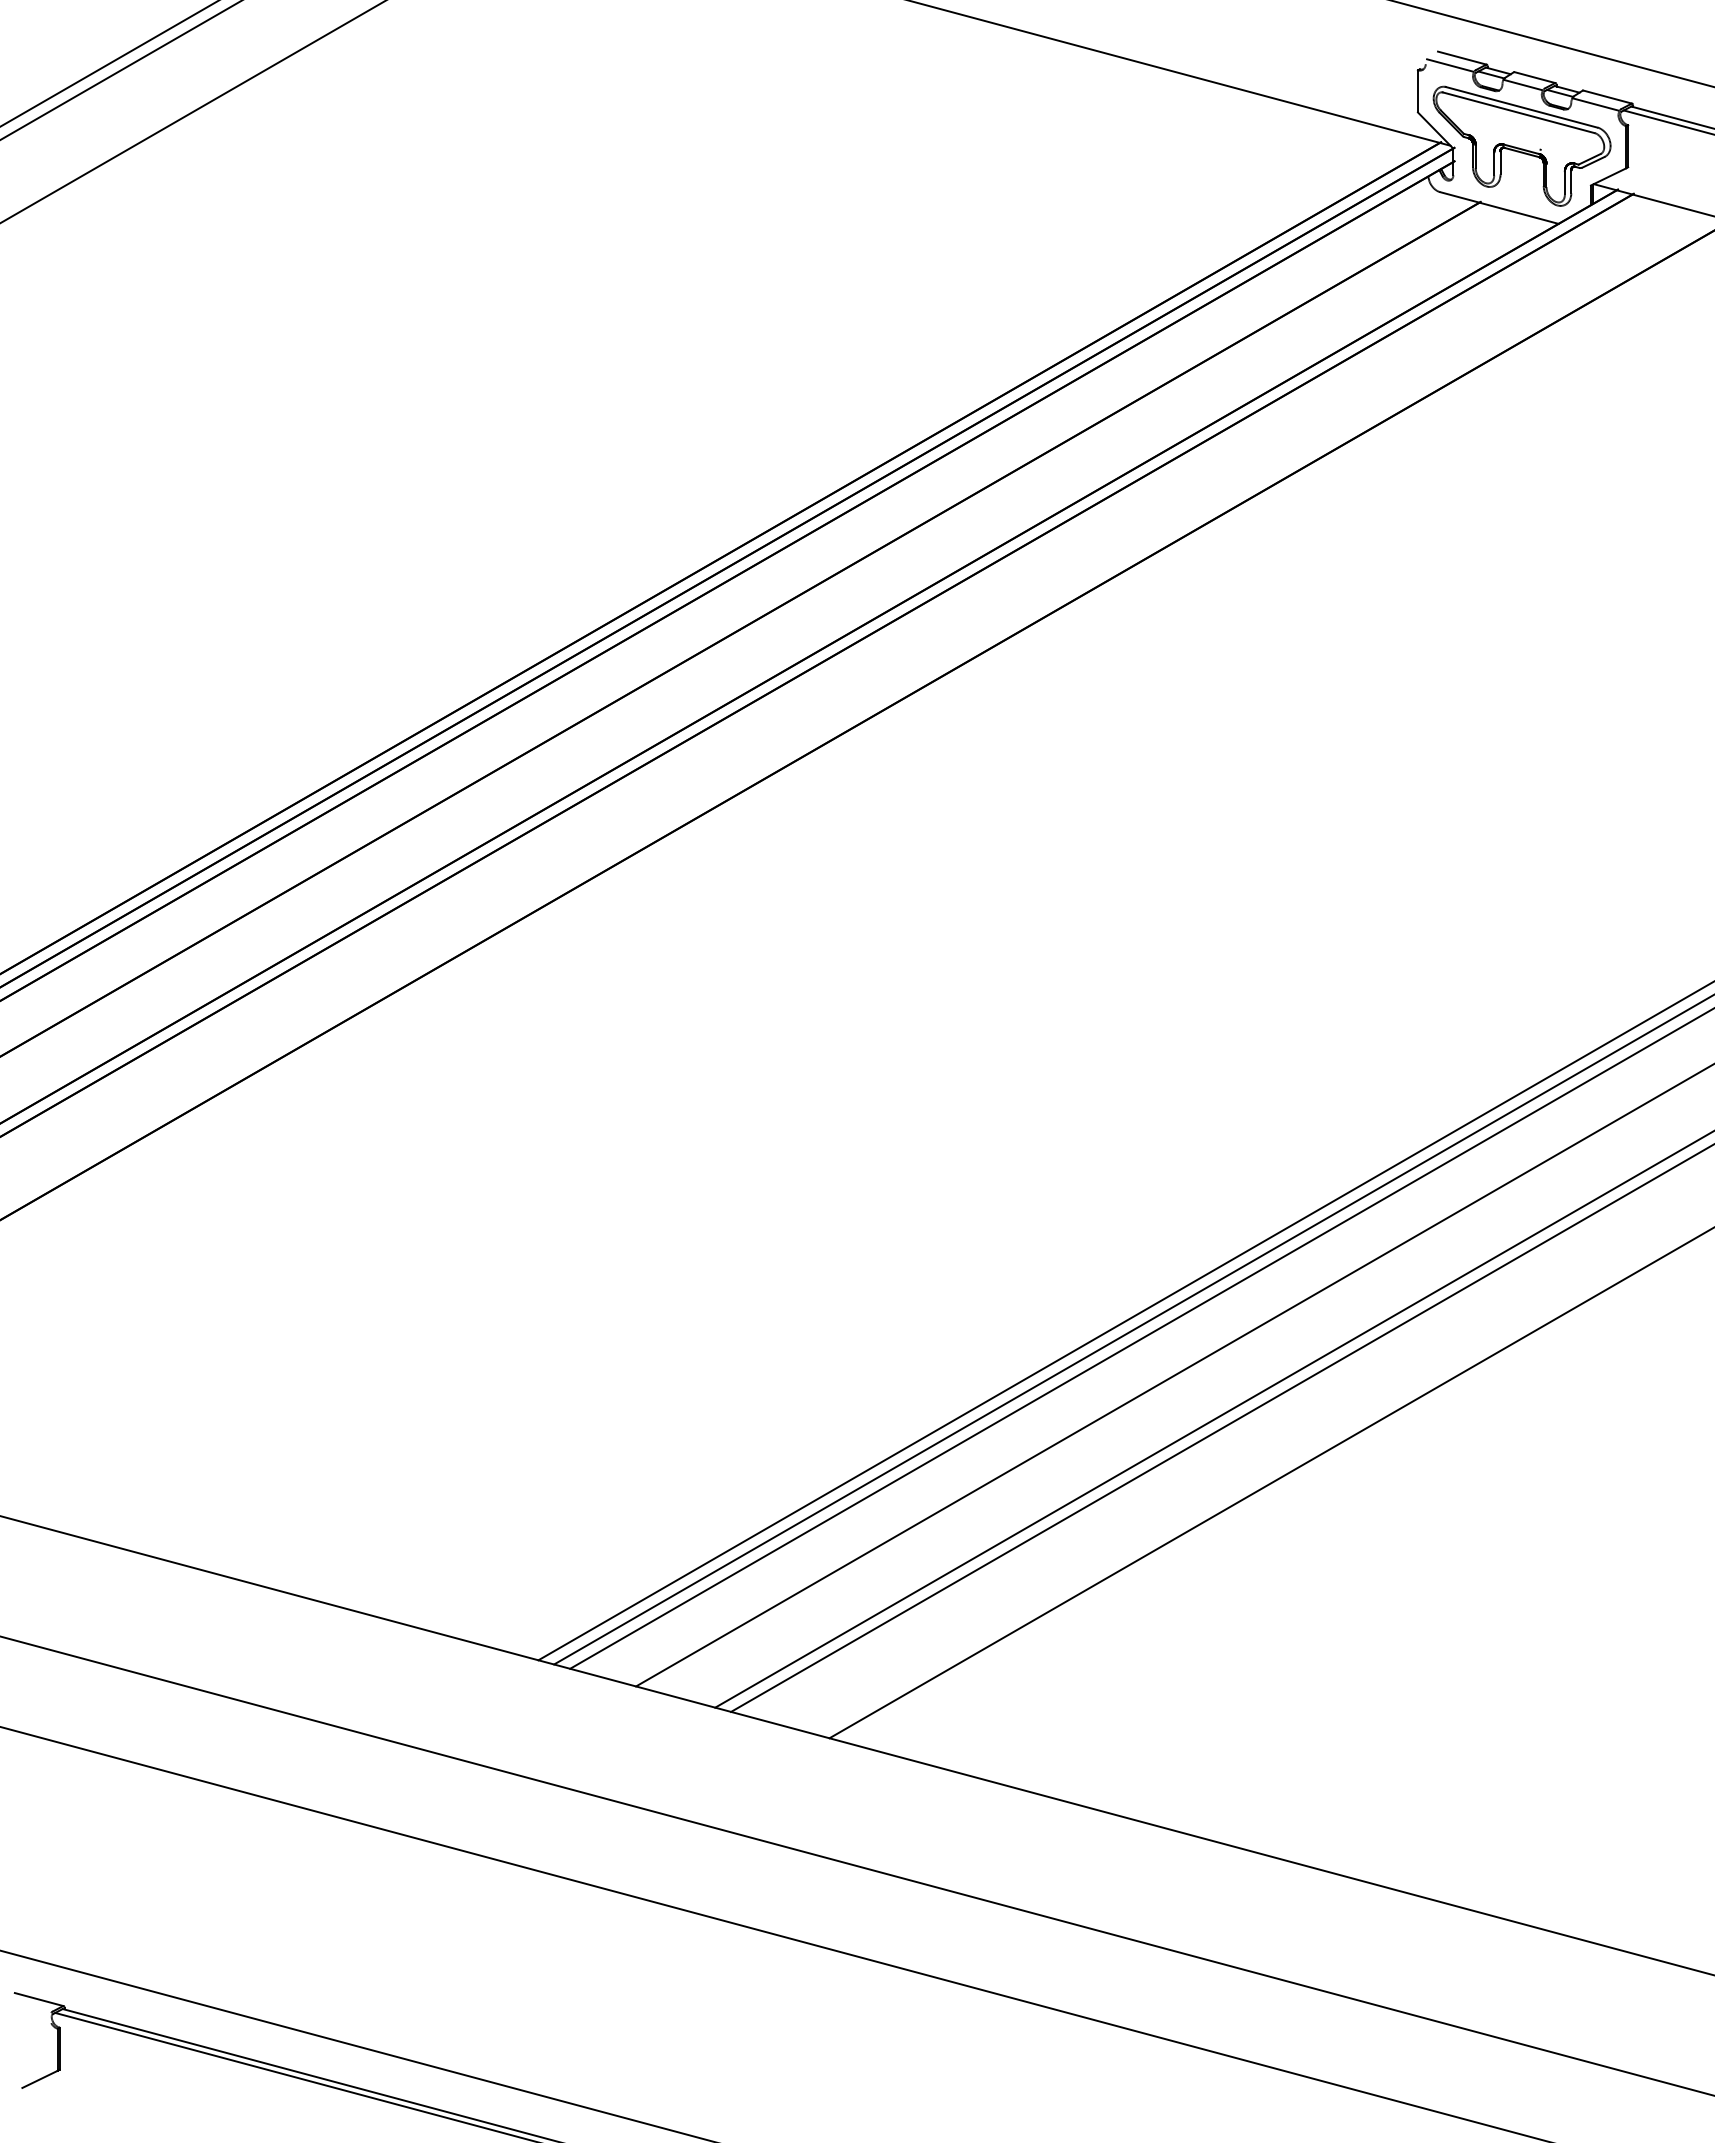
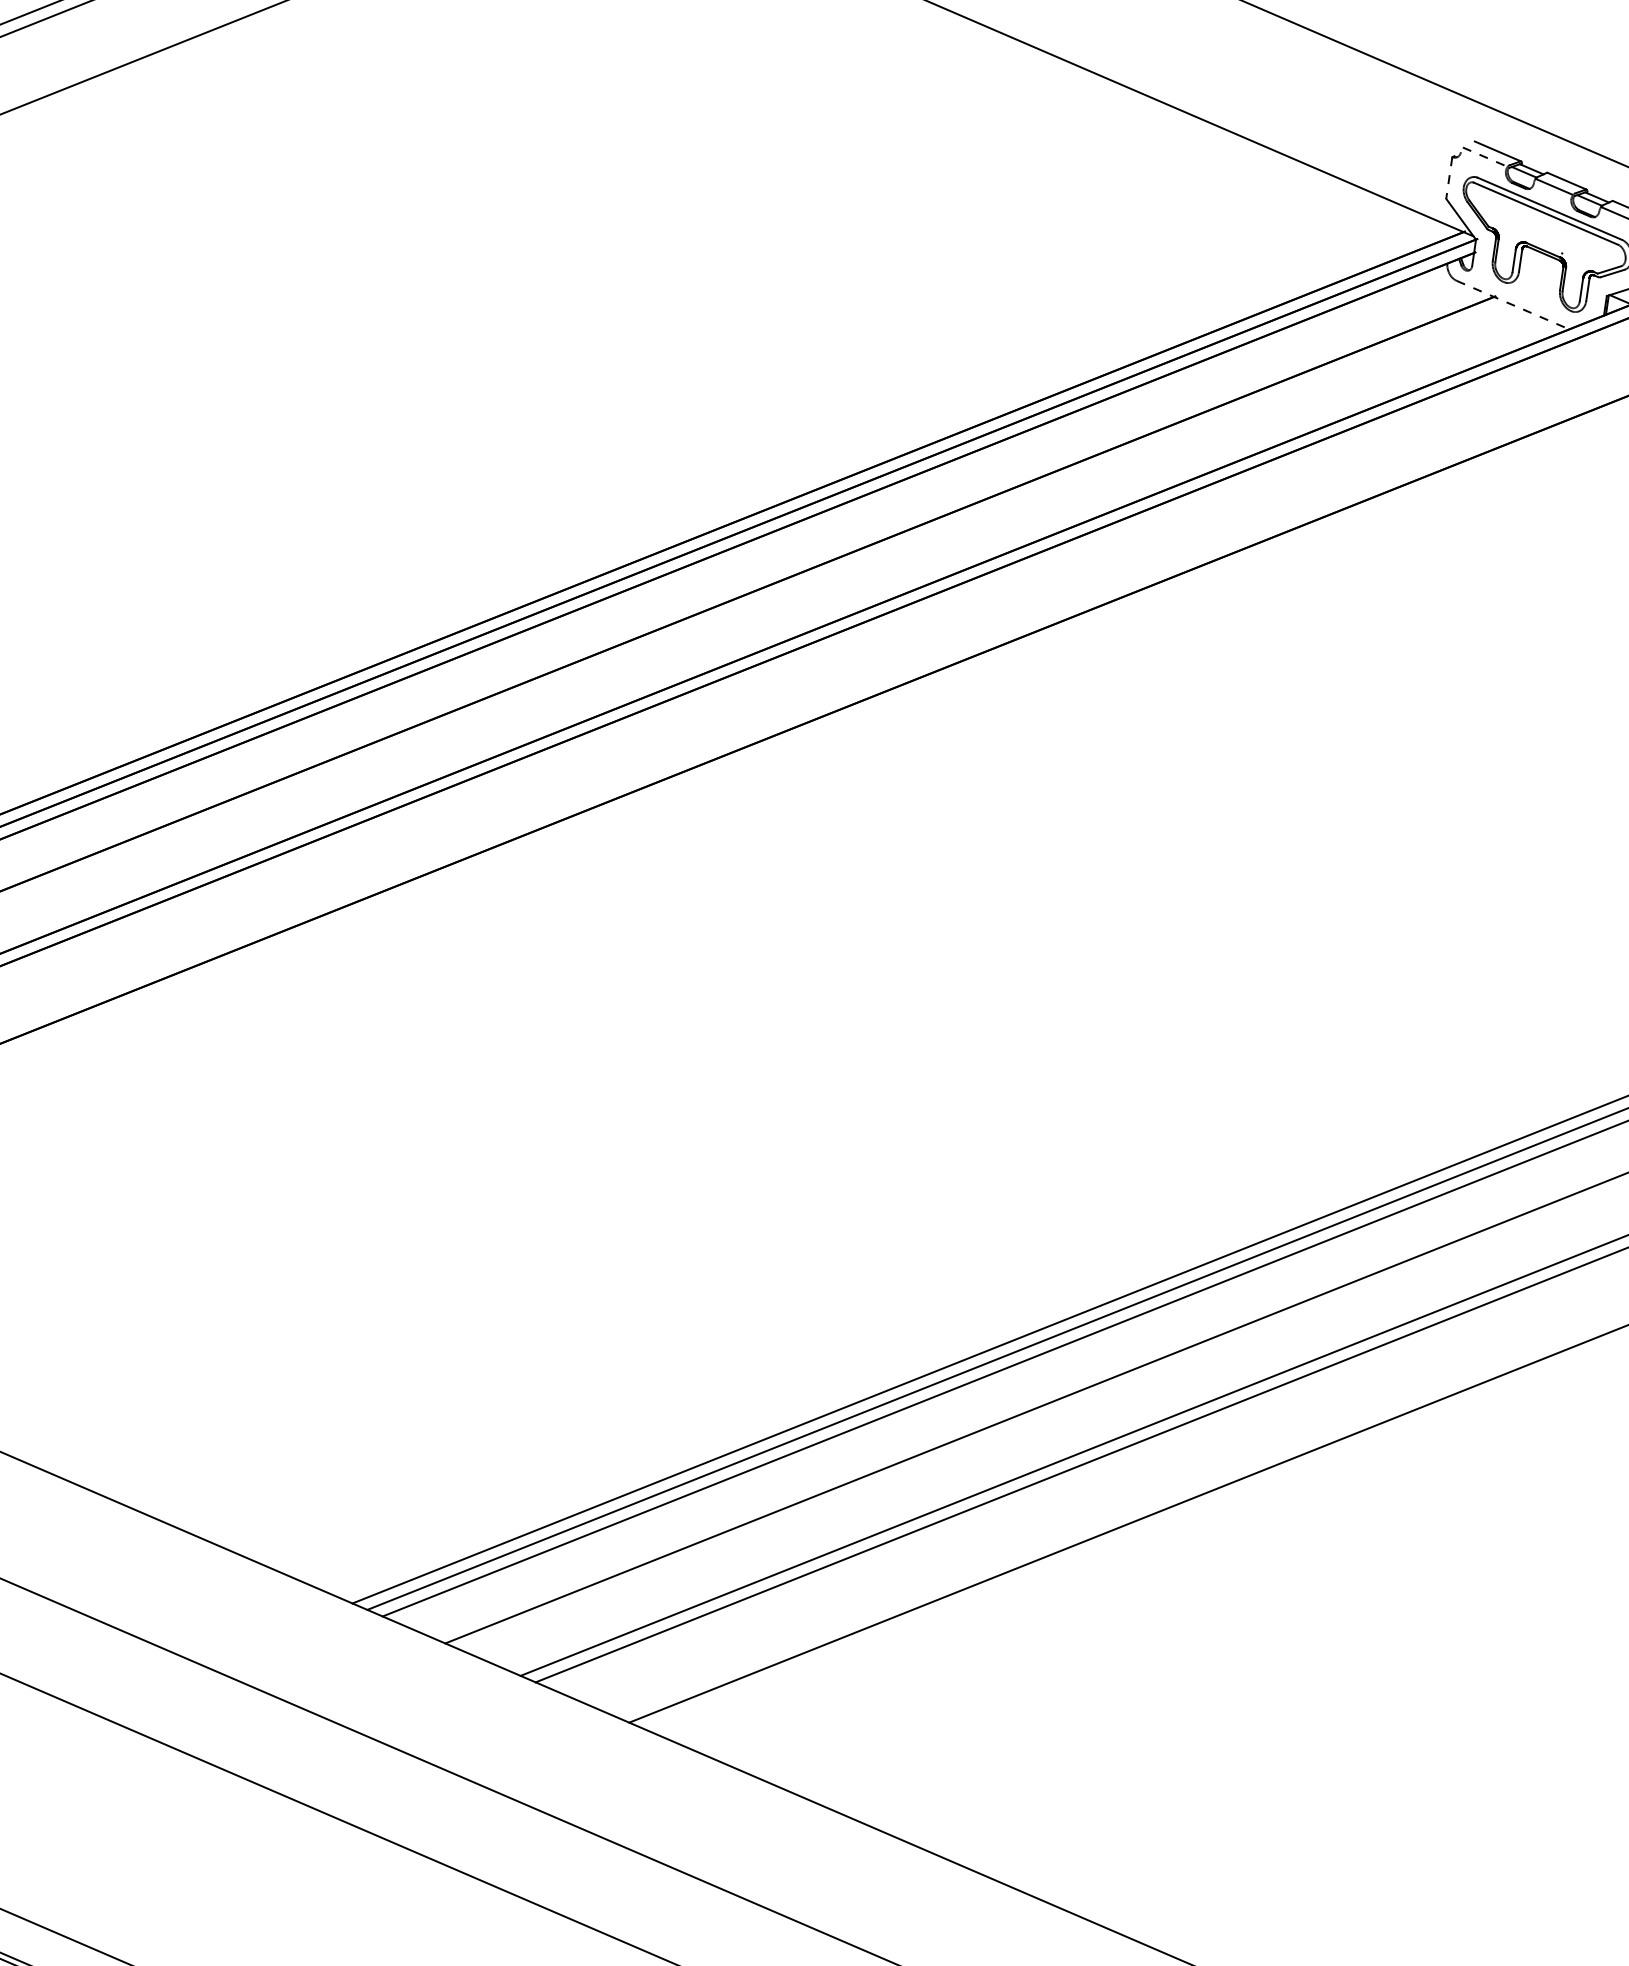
line: (1450, 65) -> (1485, 157), solid -> dashed
line: (1417, 91) -> (1448, 178), solid -> dashed
line: (1499, 208) -> (1513, 305), solid -> dashed

